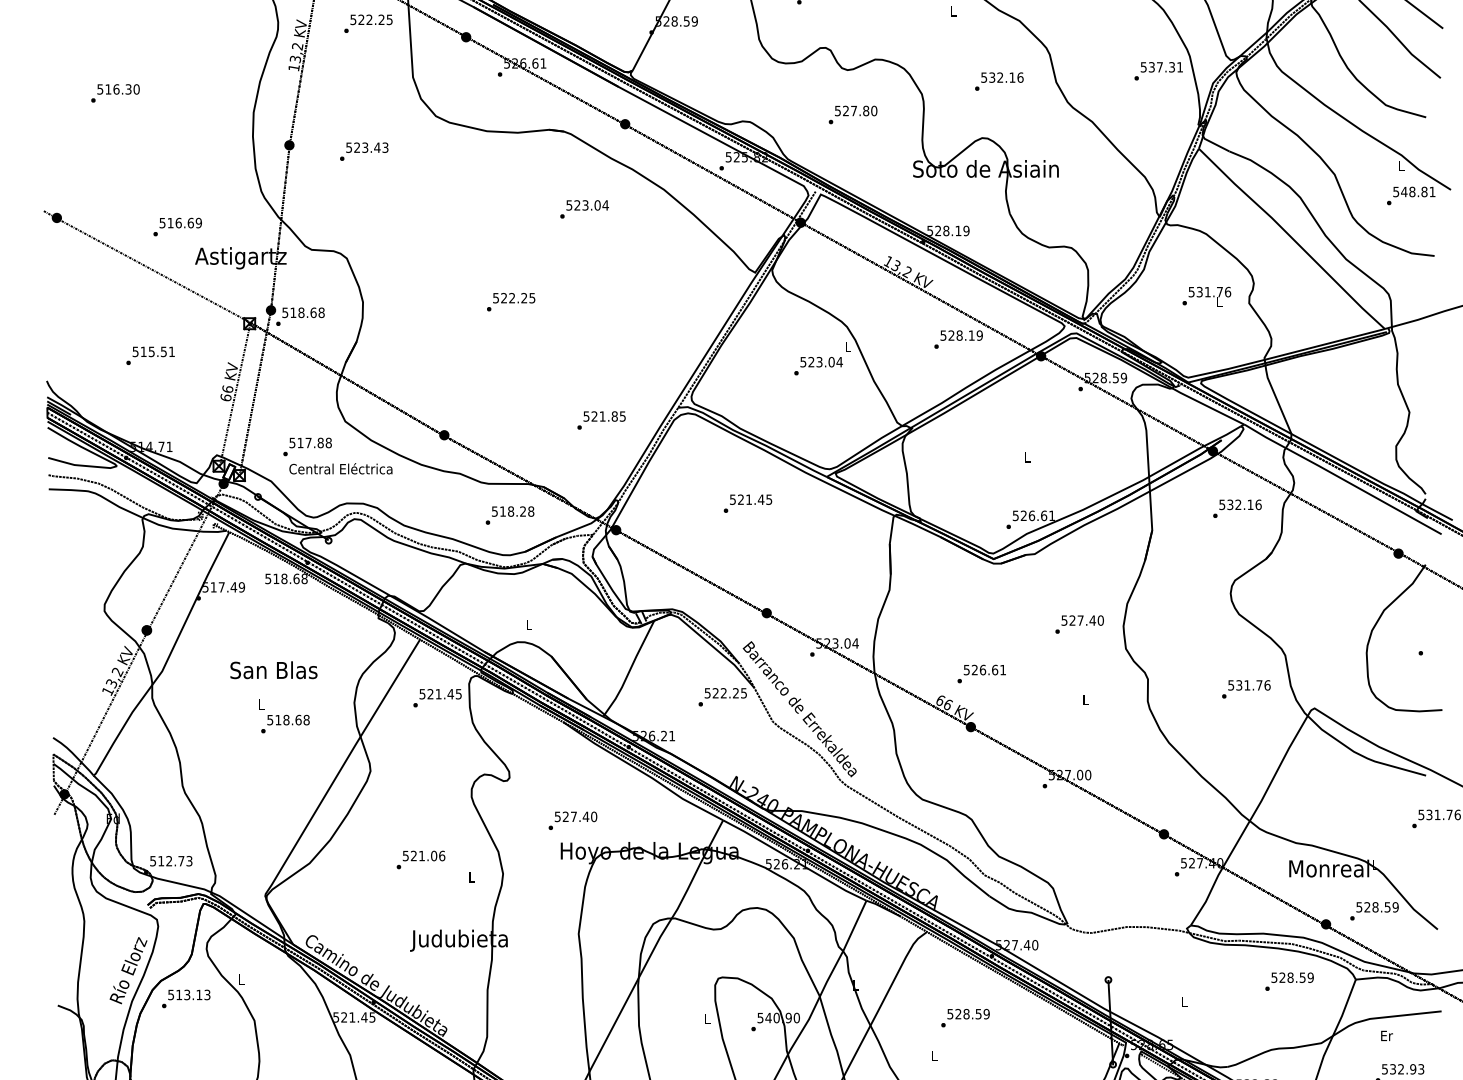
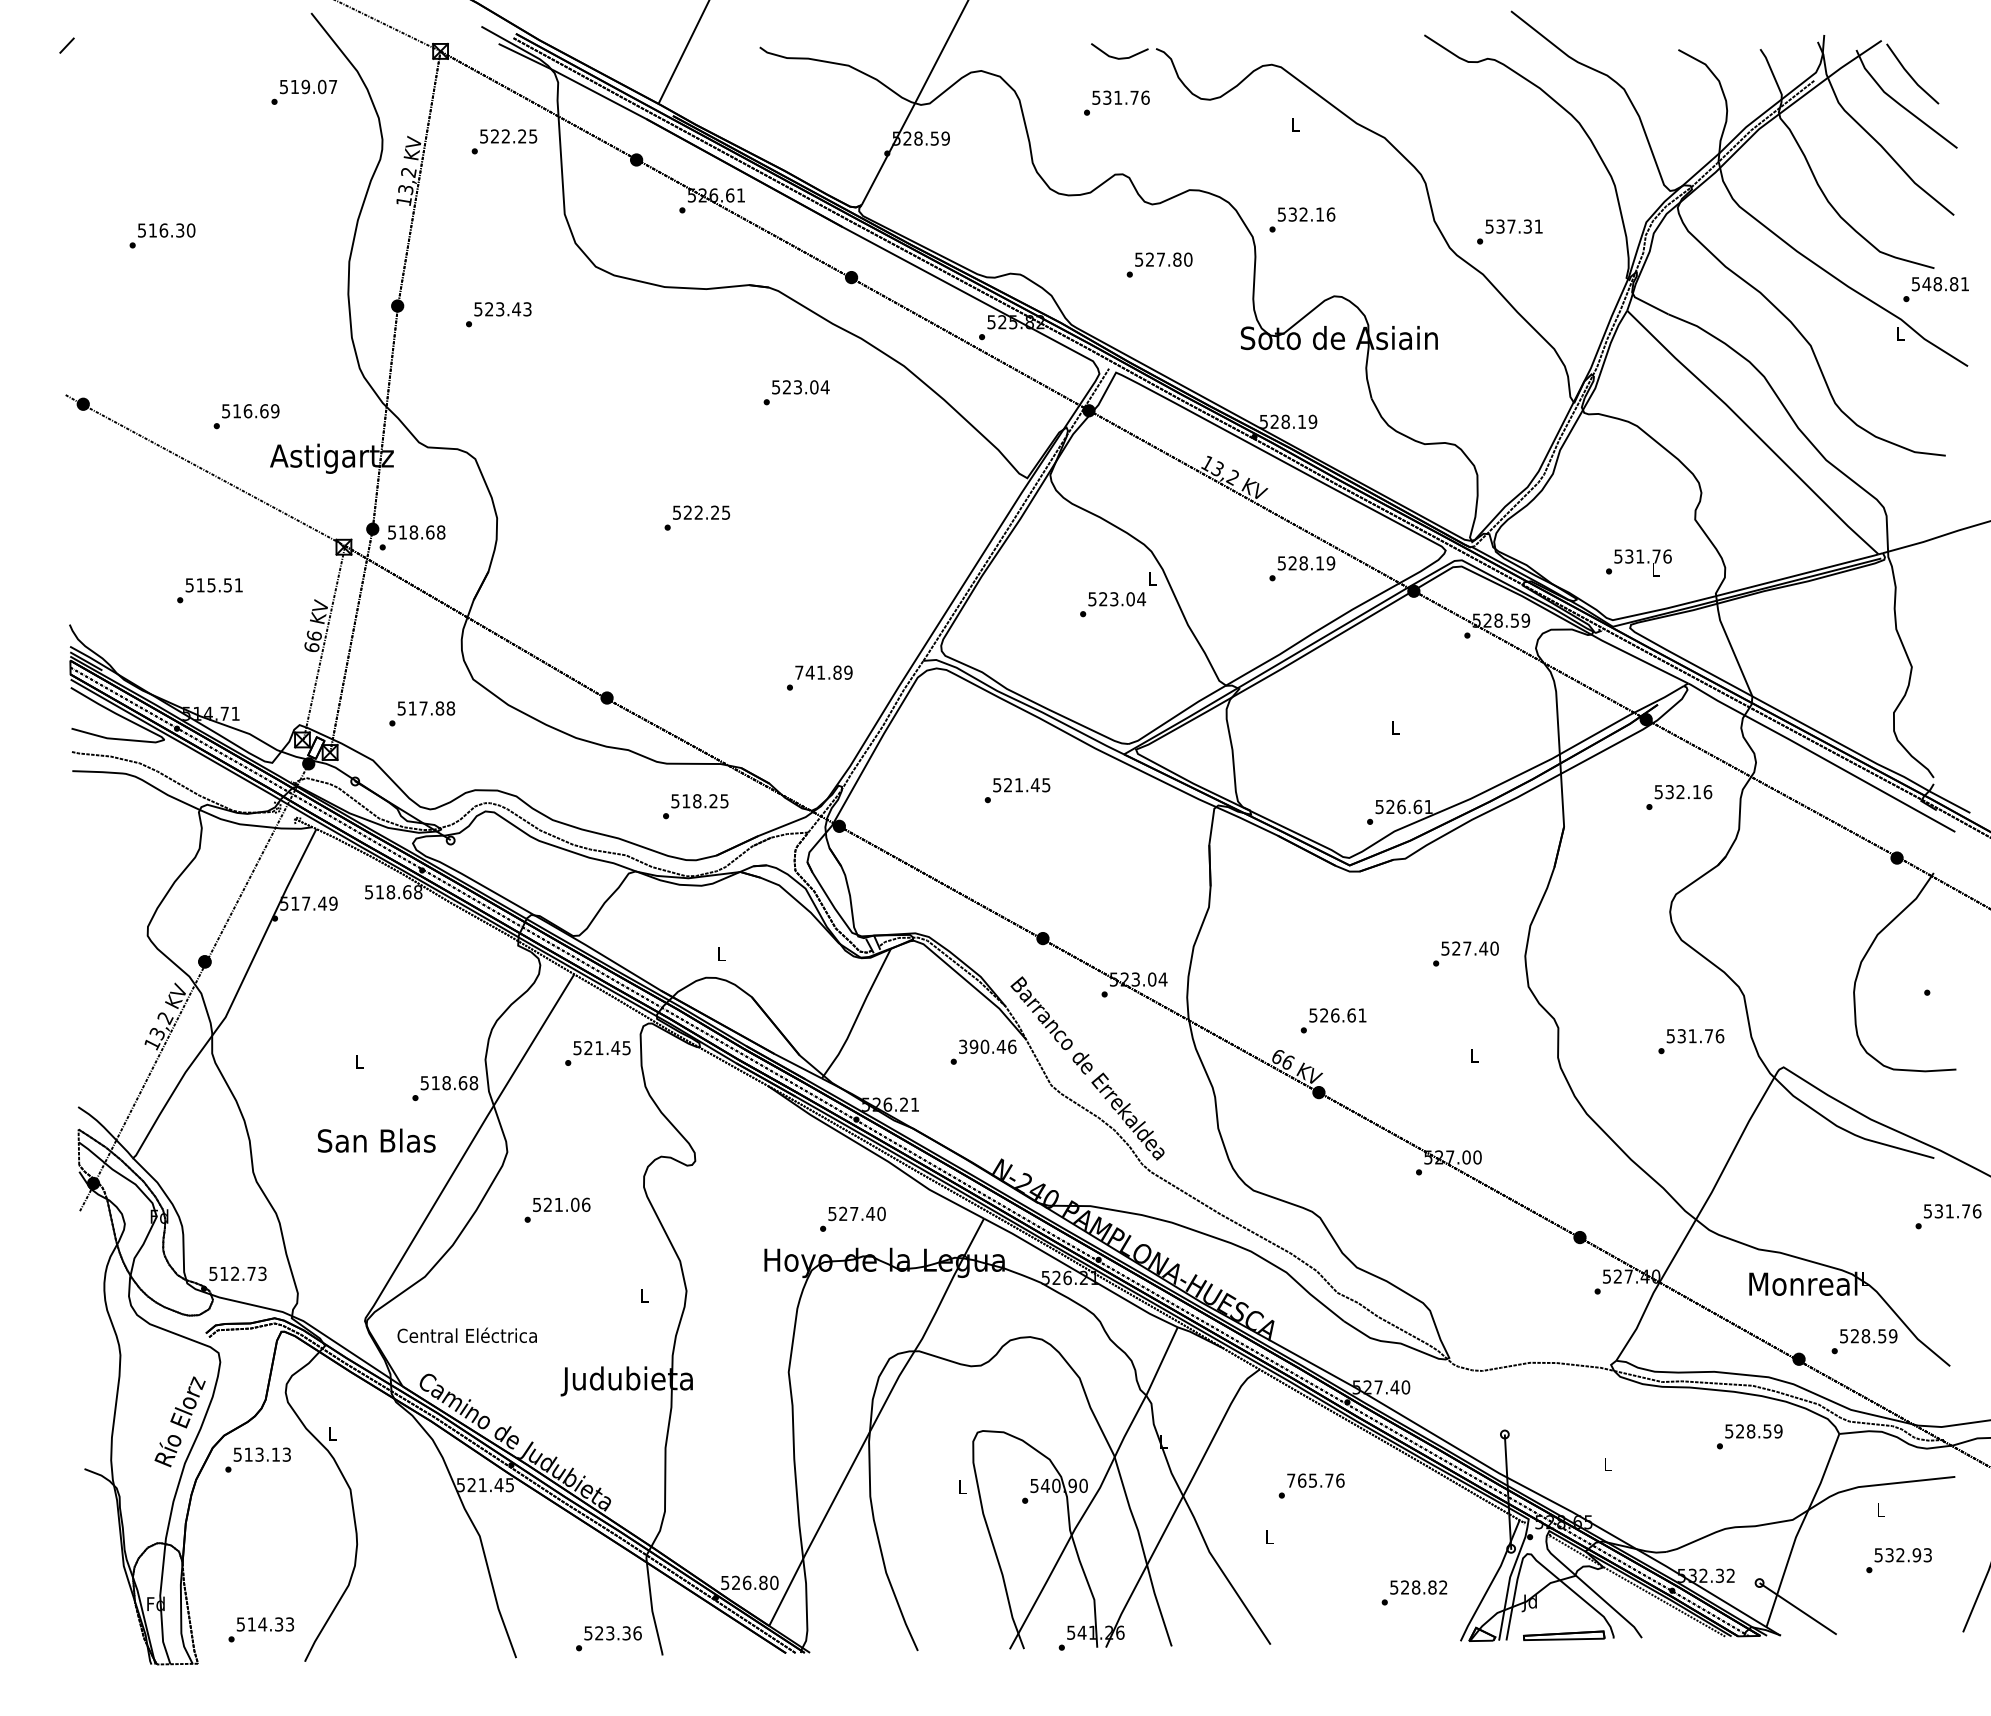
text: (1158, 70) -> (1509, 231), moved
text: (999, 81) -> (1302, 219), moved
text: (1410, 195) -> (1935, 289), moved
text: (1206, 296) -> (1638, 562), moved
text: (604, 416) -> (823, 672), 521.85 -> 741.89
text: (340, 468) -> (466, 1334), moved
text: (531, 511) -> (724, 801), 518.28 -> 518.25
text: (273, 670) -> (376, 1140), moved
text: (725, 693) -> (987, 1046), 522.25 -> 390.46
text: (285, 724) -> (445, 1088), moved
text: (572, 820) -> (852, 1218), moved
text: (420, 859) -> (557, 1209), moved
text: (968, 1014) -> (1315, 1480), 528.59 -> 765.76
text: (1387, 1036) -> (1881, 1510), Er -> L

